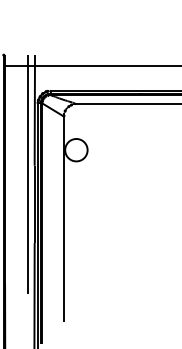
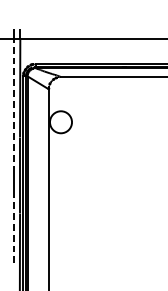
line: (28, 133) -> (13, 105), solid -> dashed
line: (28, 259) -> (13, 229), solid -> dashed

